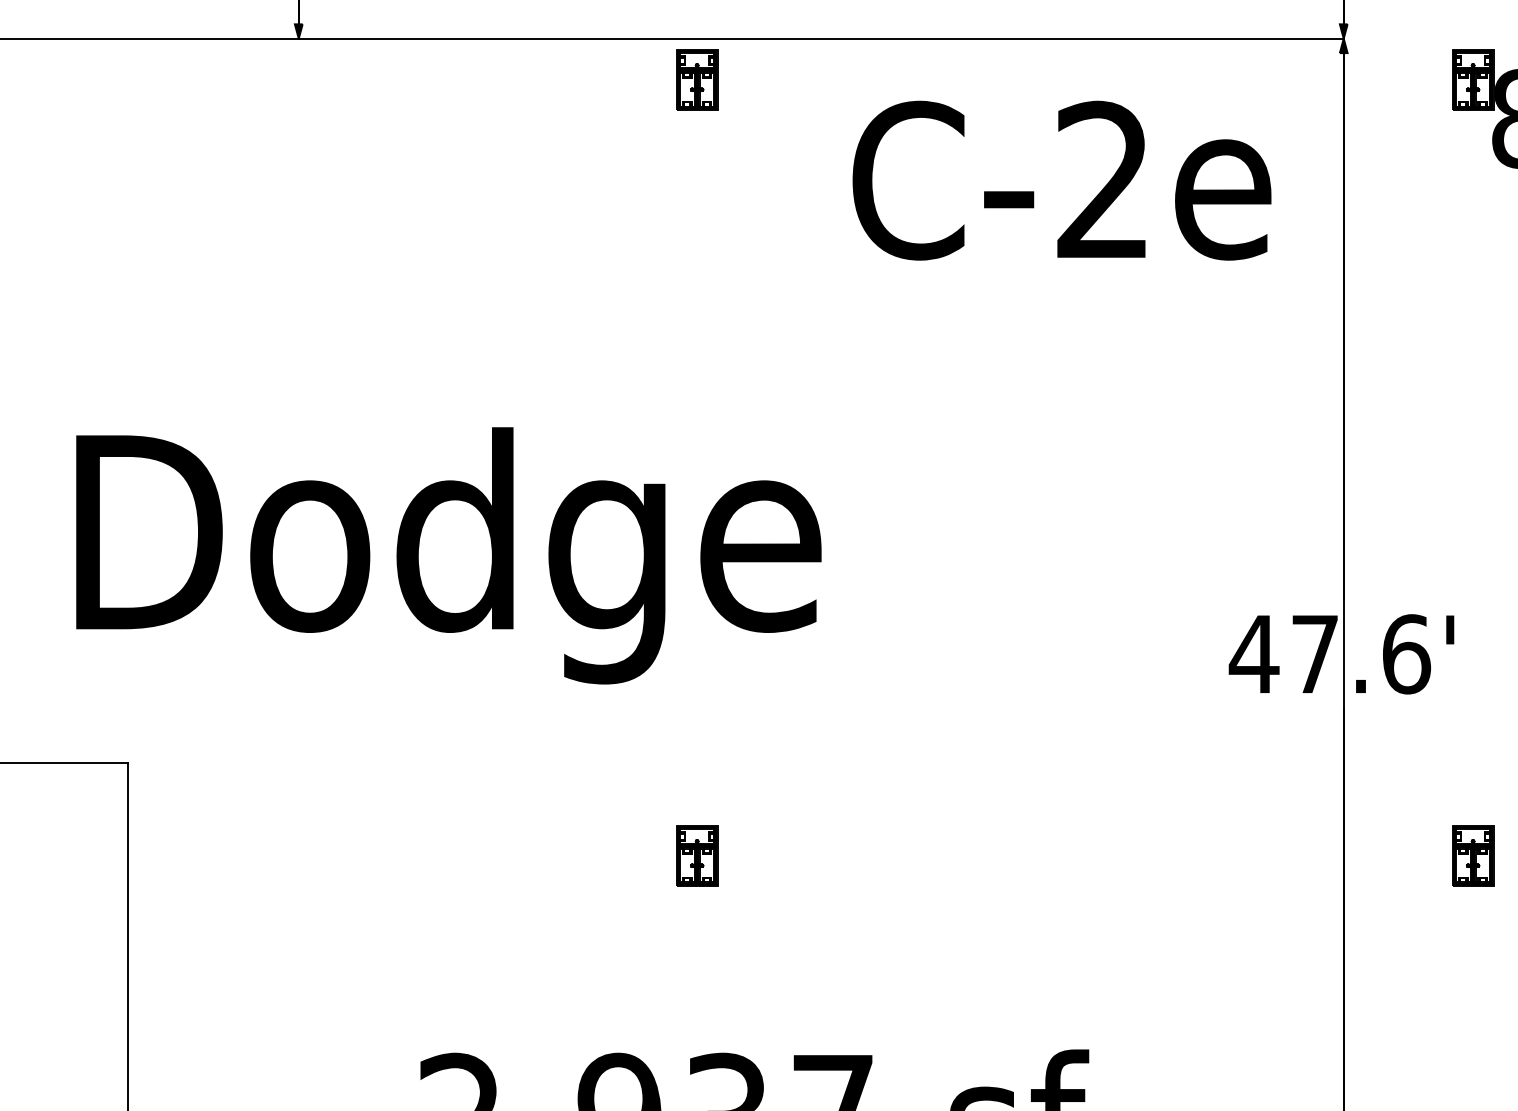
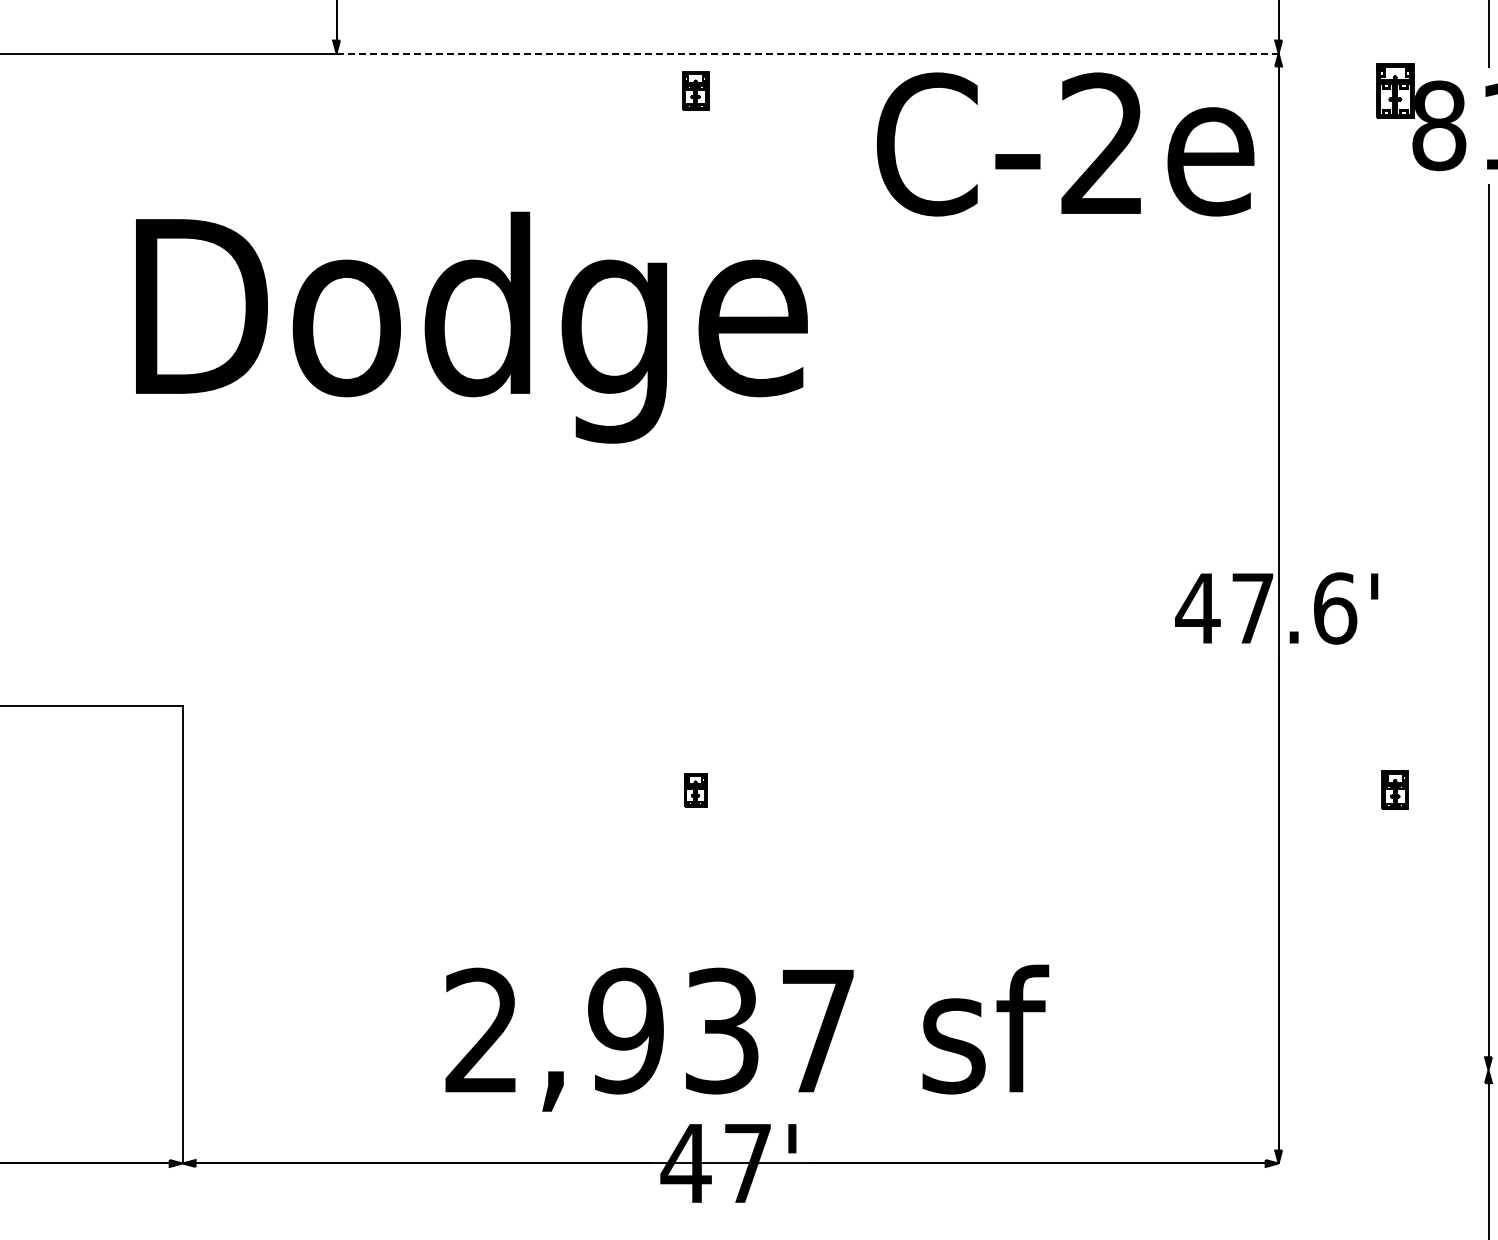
line: (822, 38) -> (808, 53), solid -> dashed
part: (696, 79) -> (695, 90), size x0.7
text: (1061, 180) -> (1065, 144), moved
text: (448, 555) -> (471, 327), moved
part: (696, 856) -> (695, 790), size x0.6
part: (1473, 856) -> (1395, 790), size x0.7

